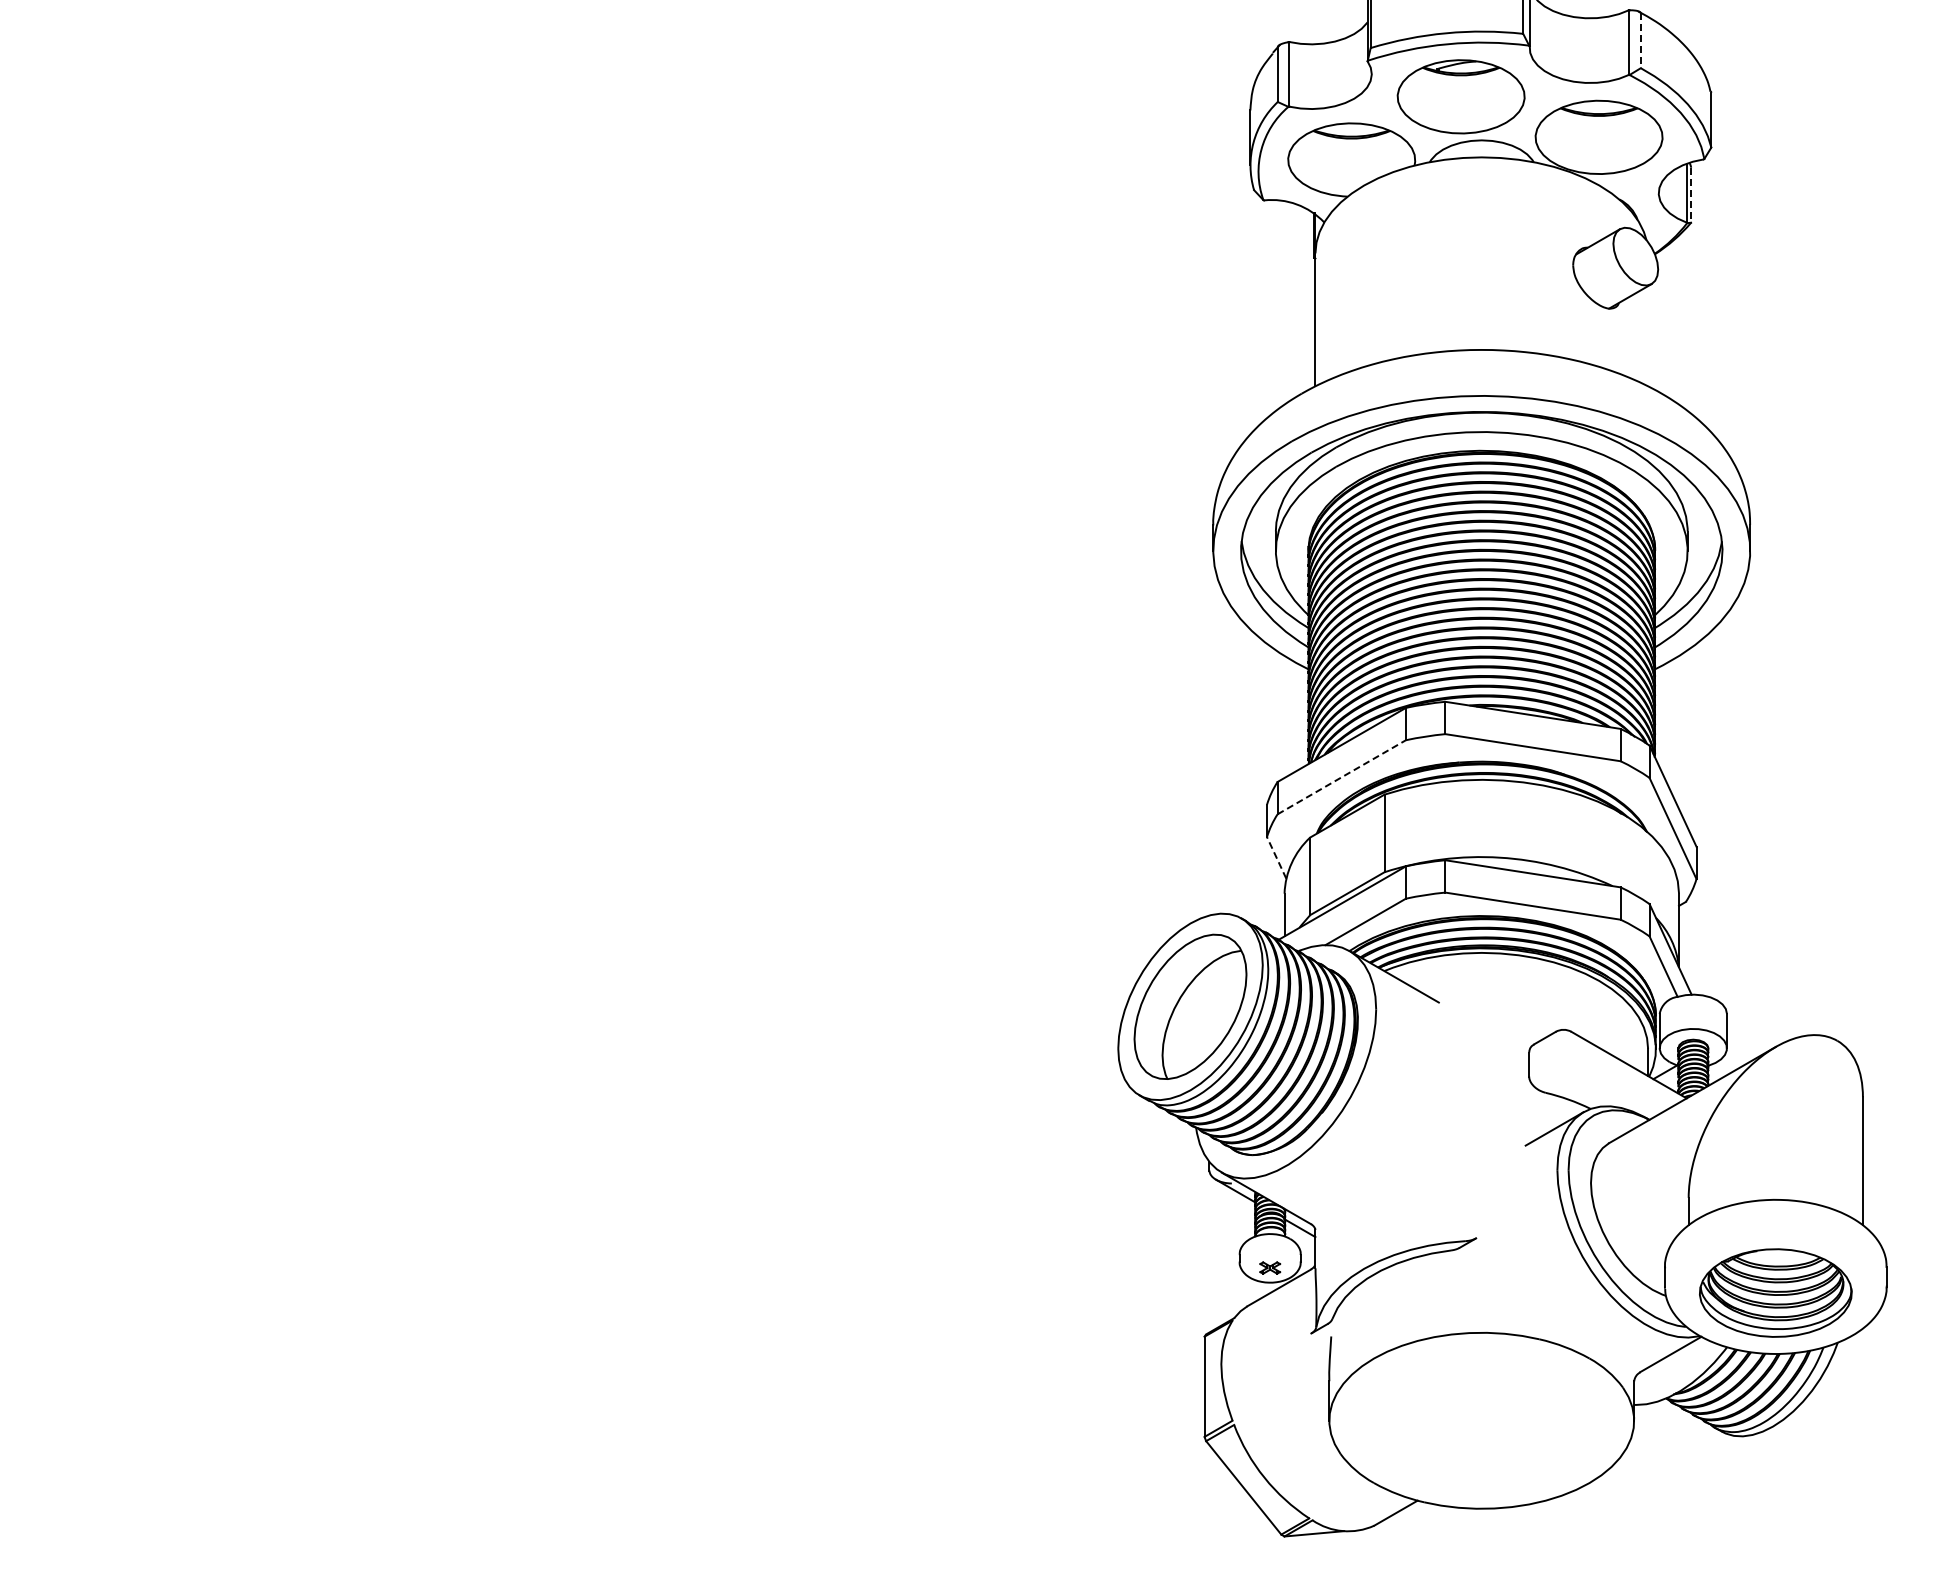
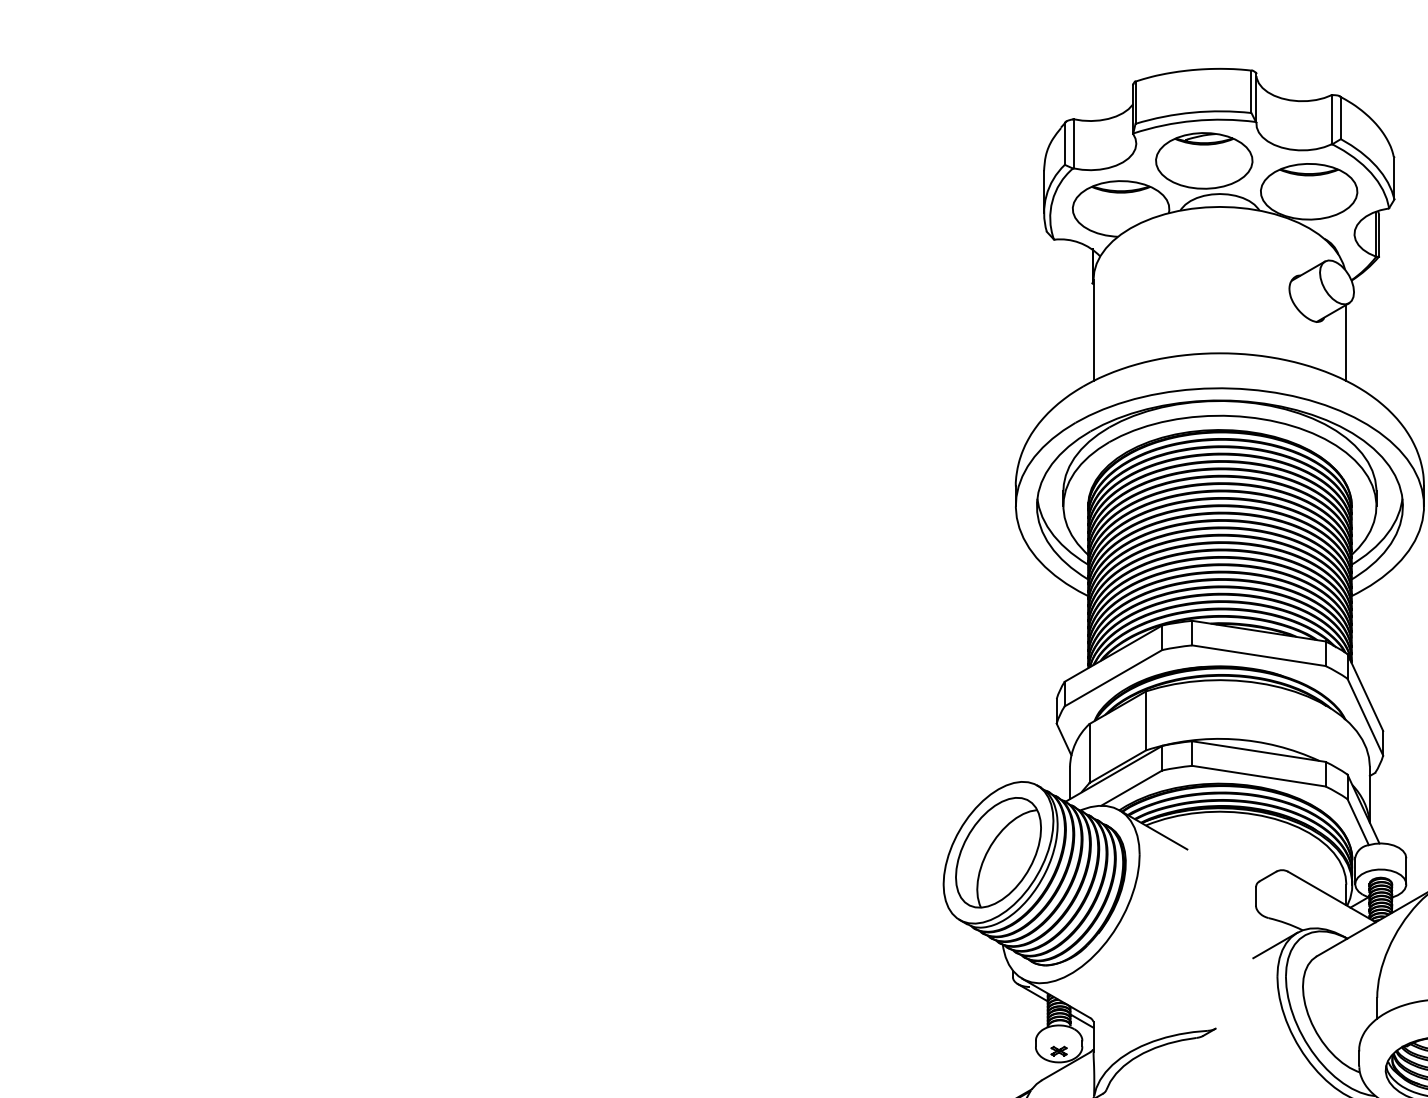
line: (1640, 41) -> (1340, 118), dashed -> solid
line: (1691, 195) -> (1379, 235), dashed -> solid
line: (1648, 336) -> (1346, 343), added
line: (1342, 777) -> (1114, 678), dashed -> solid
line: (1276, 857) -> (1063, 739), dashed -> solid

